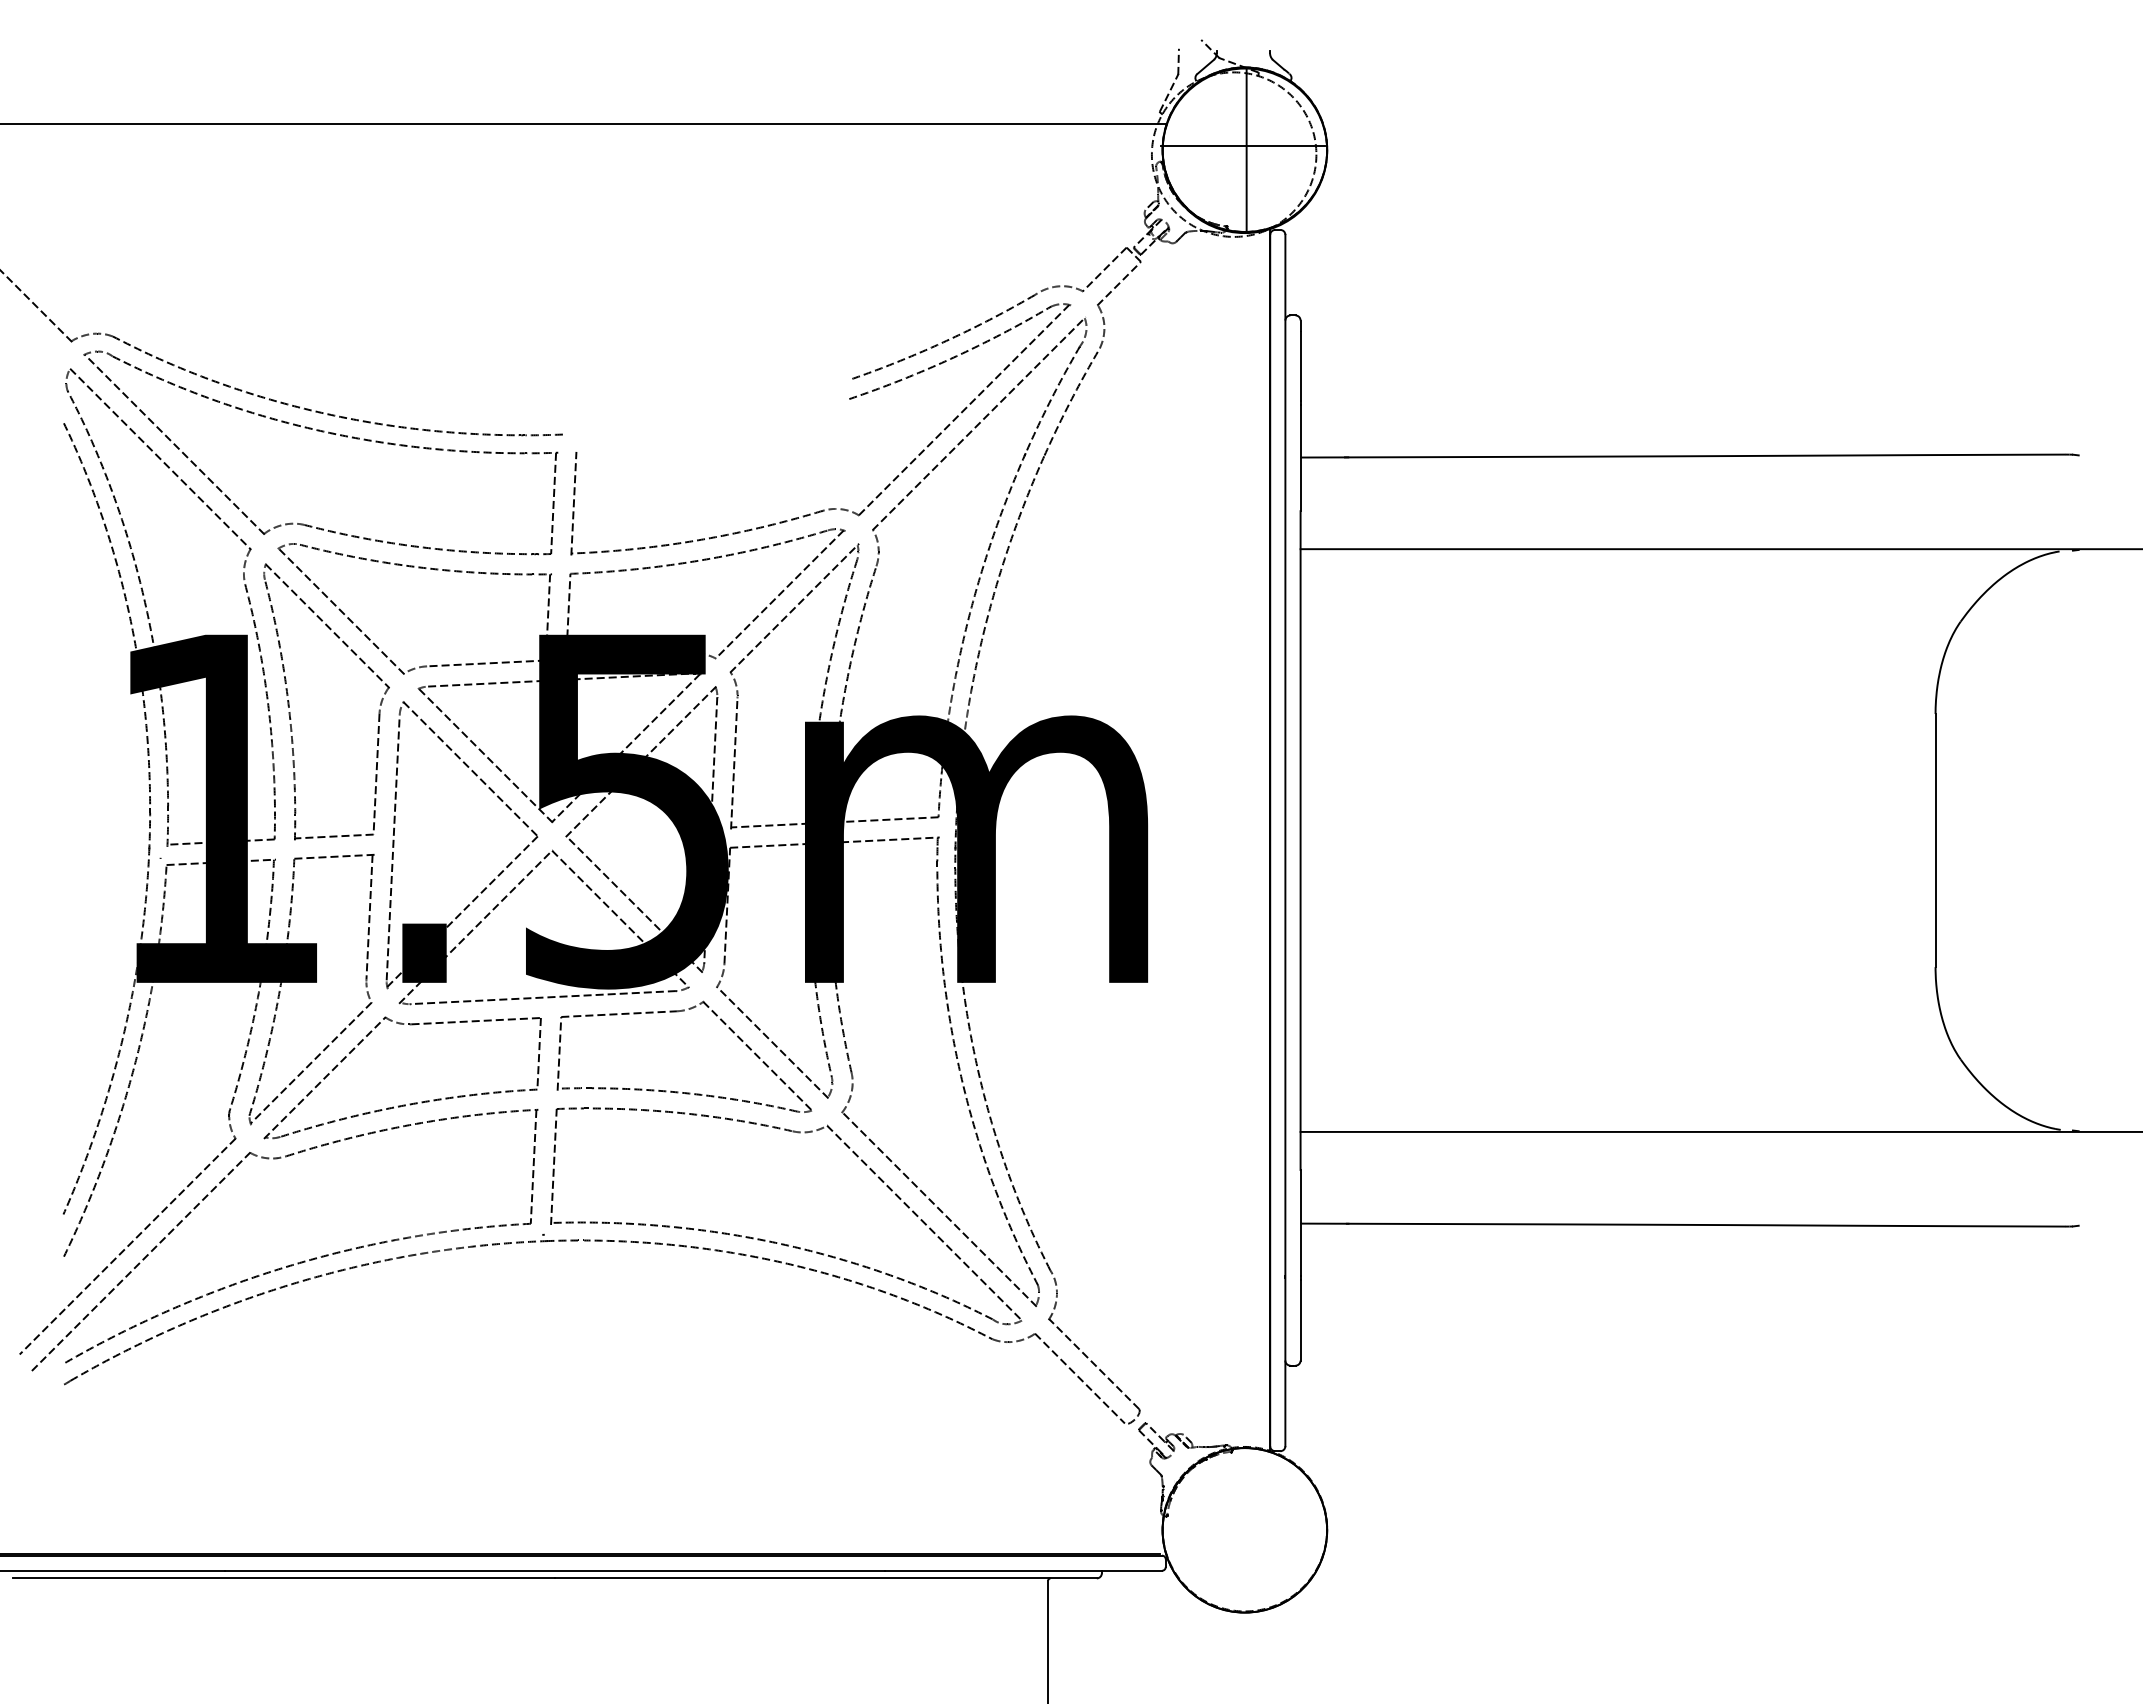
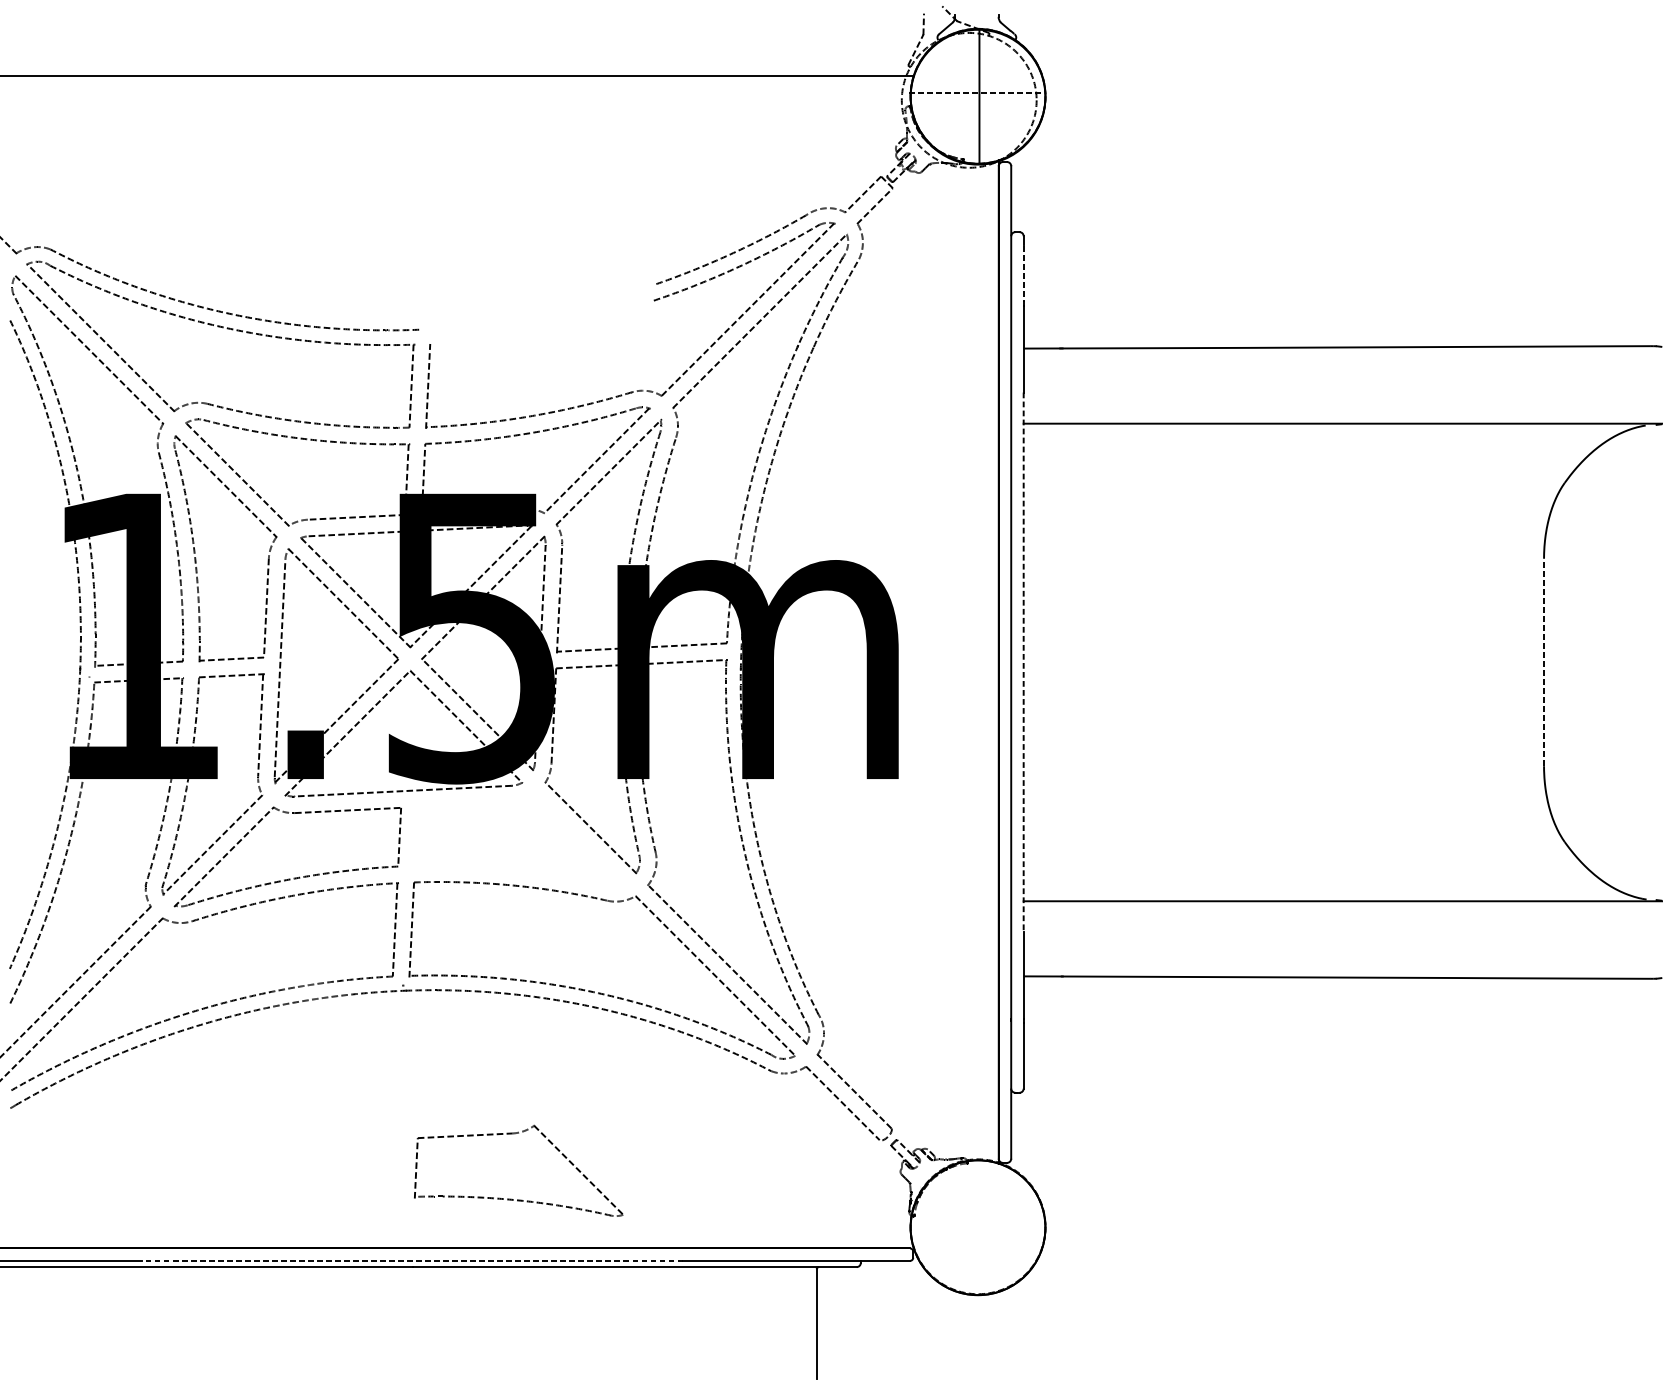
line: (1243, 145) -> (976, 92), solid -> dashed
line: (1300, 367) -> (1023, 274), solid -> dashed
line: (1935, 840) -> (1543, 662), solid -> dashed
line: (1300, 841) -> (1023, 663), solid -> dashed
part: (678, 1091) -> (513, 1199), moved
line: (554, 1570) -> (412, 1260), solid -> dashed

